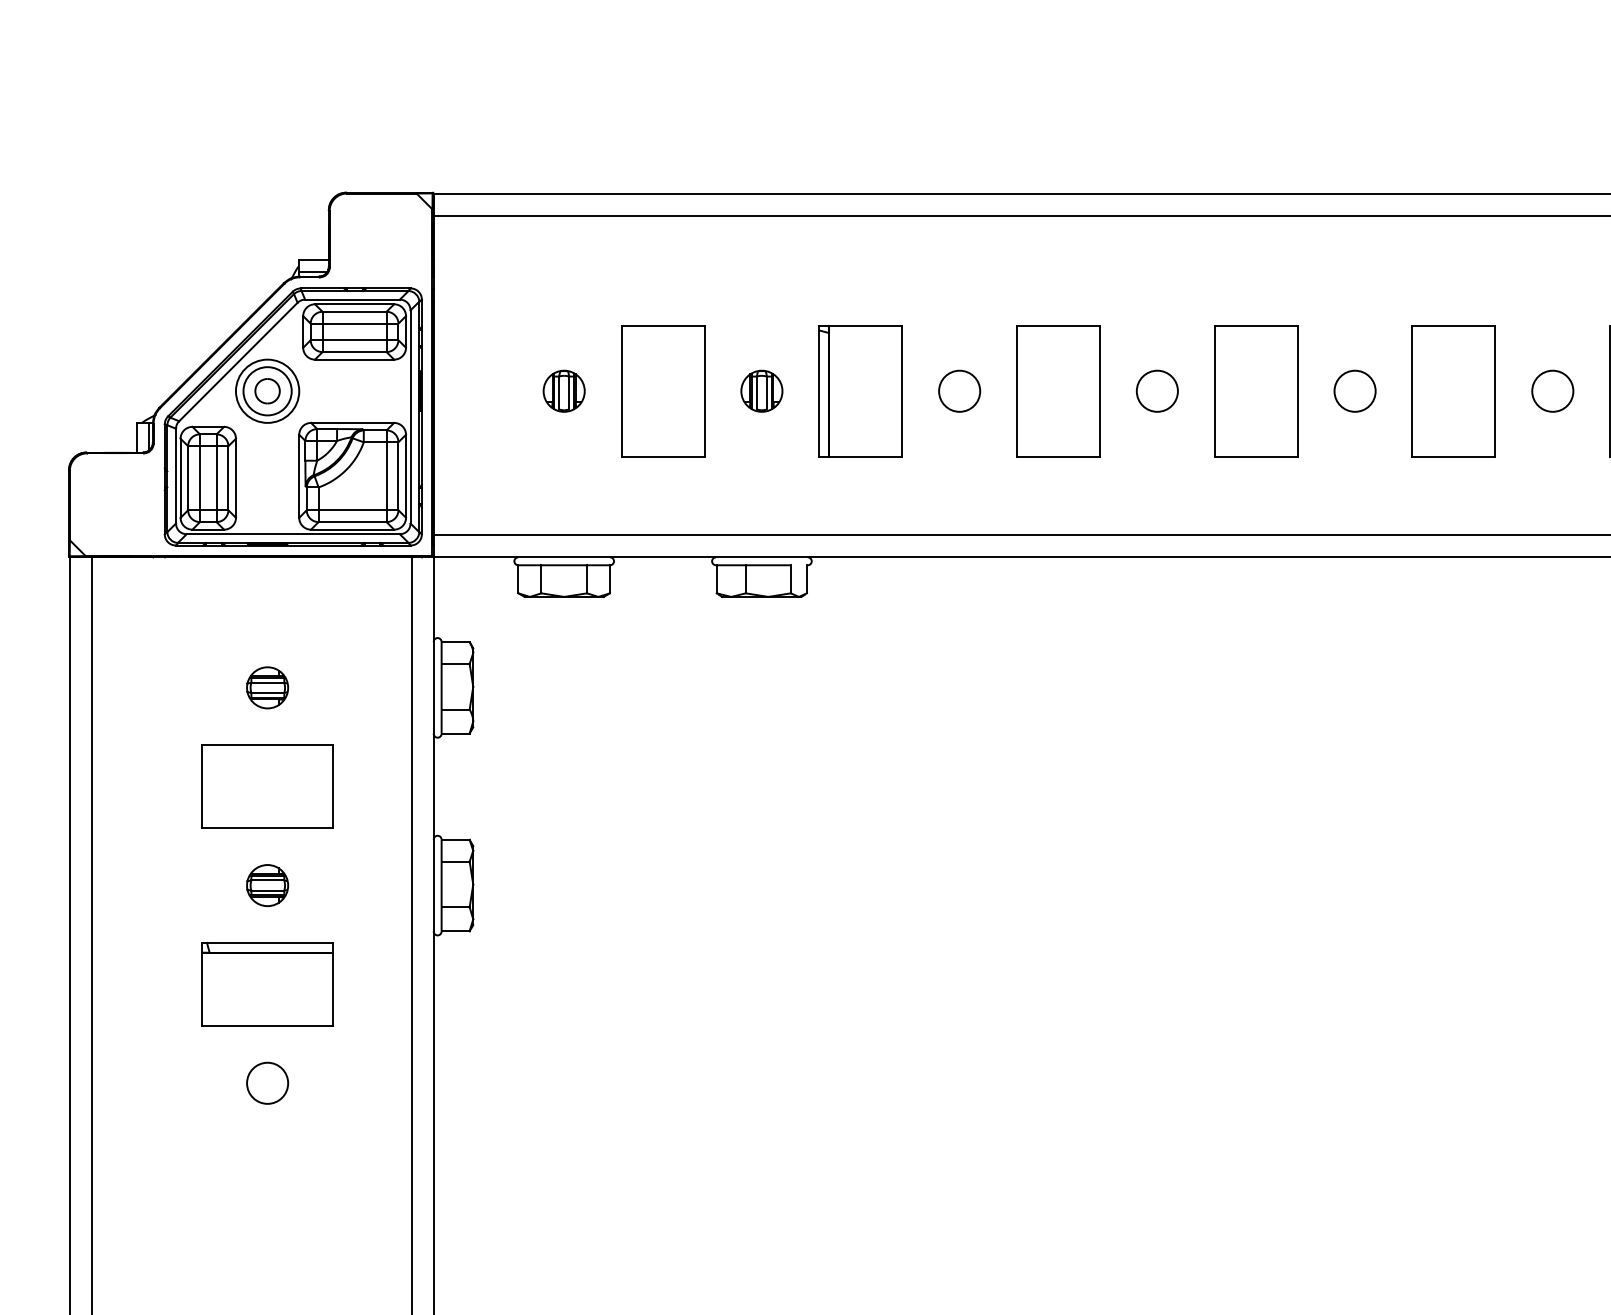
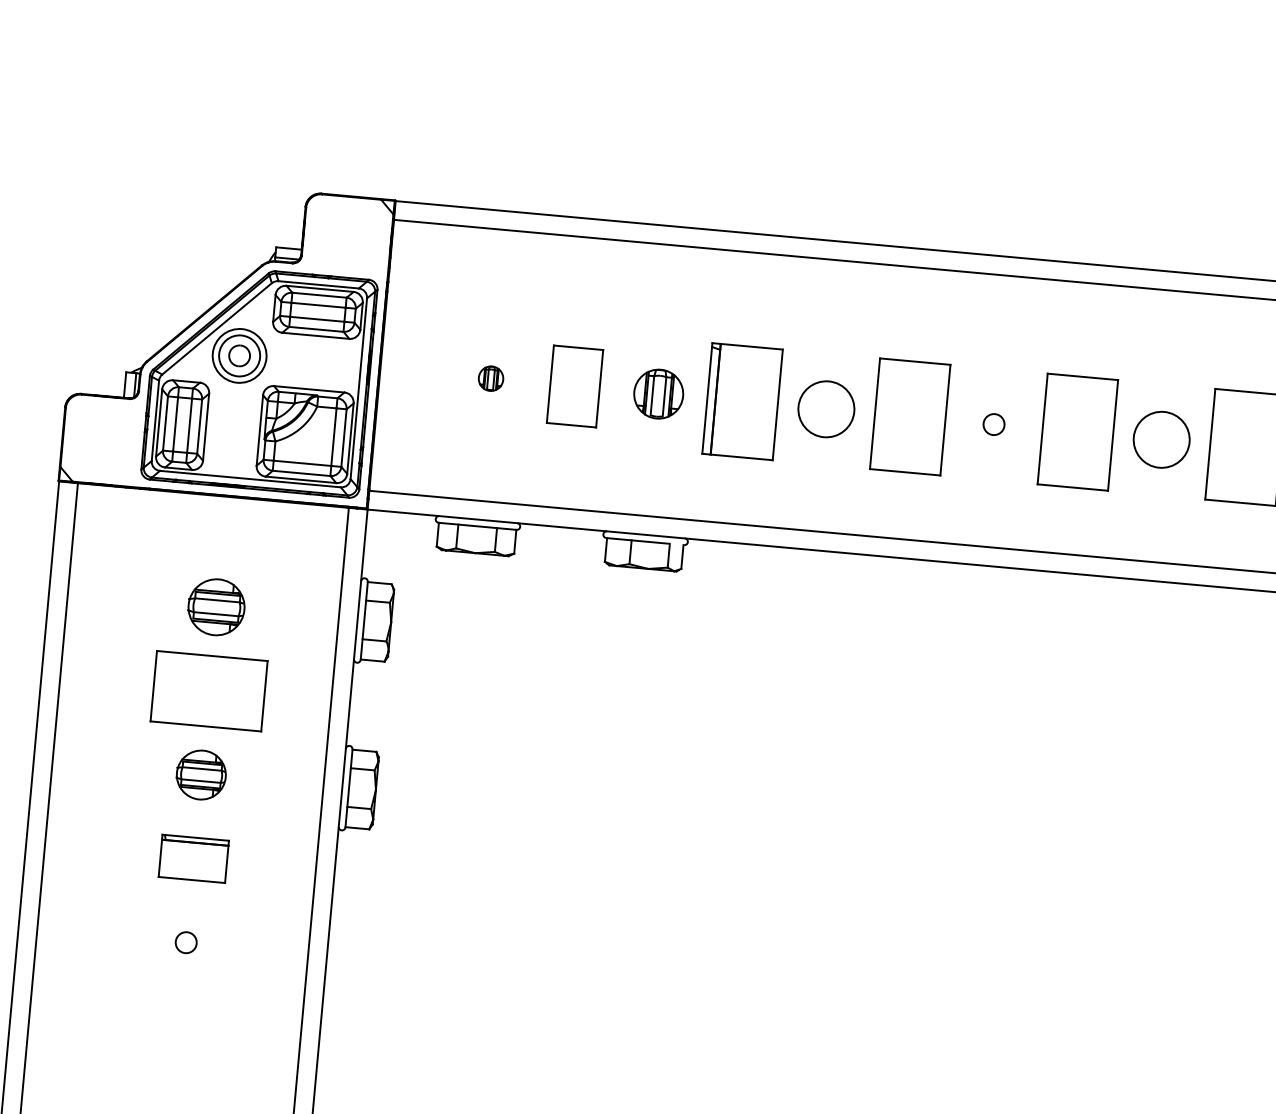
part: (563, 390) -> (490, 378), size x0.7
part: (761, 390) -> (658, 393), size x1.4
circle: (959, 390) -> (826, 408), size x1.6
circle: (1156, 390) -> (993, 423), size x0.6
circle: (1354, 390) -> (1161, 439), size x1.6
part: (663, 391) -> (575, 386), size x0.7
part: (267, 687) -> (216, 607), size x1.6
part: (267, 885) -> (201, 774), size x1.4
part: (267, 984) -> (193, 858), size x0.6
circle: (267, 1082) -> (186, 941), size x0.6

